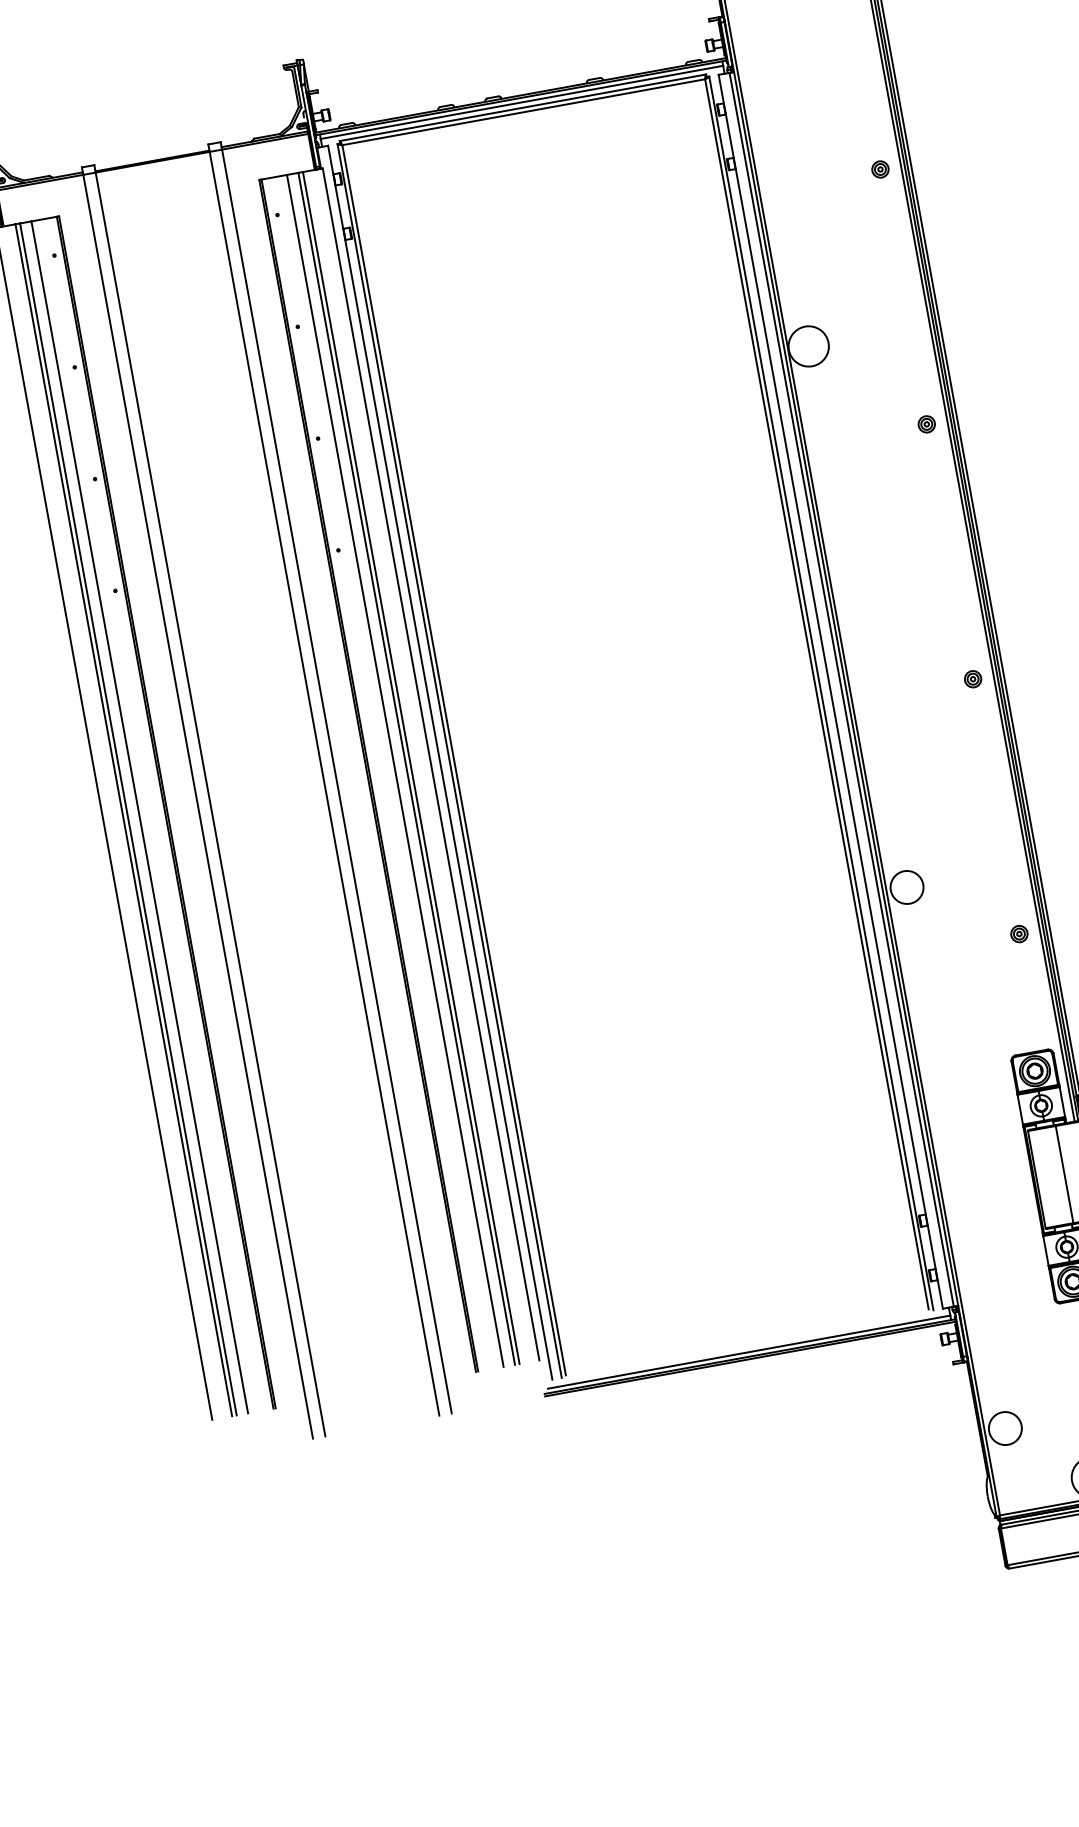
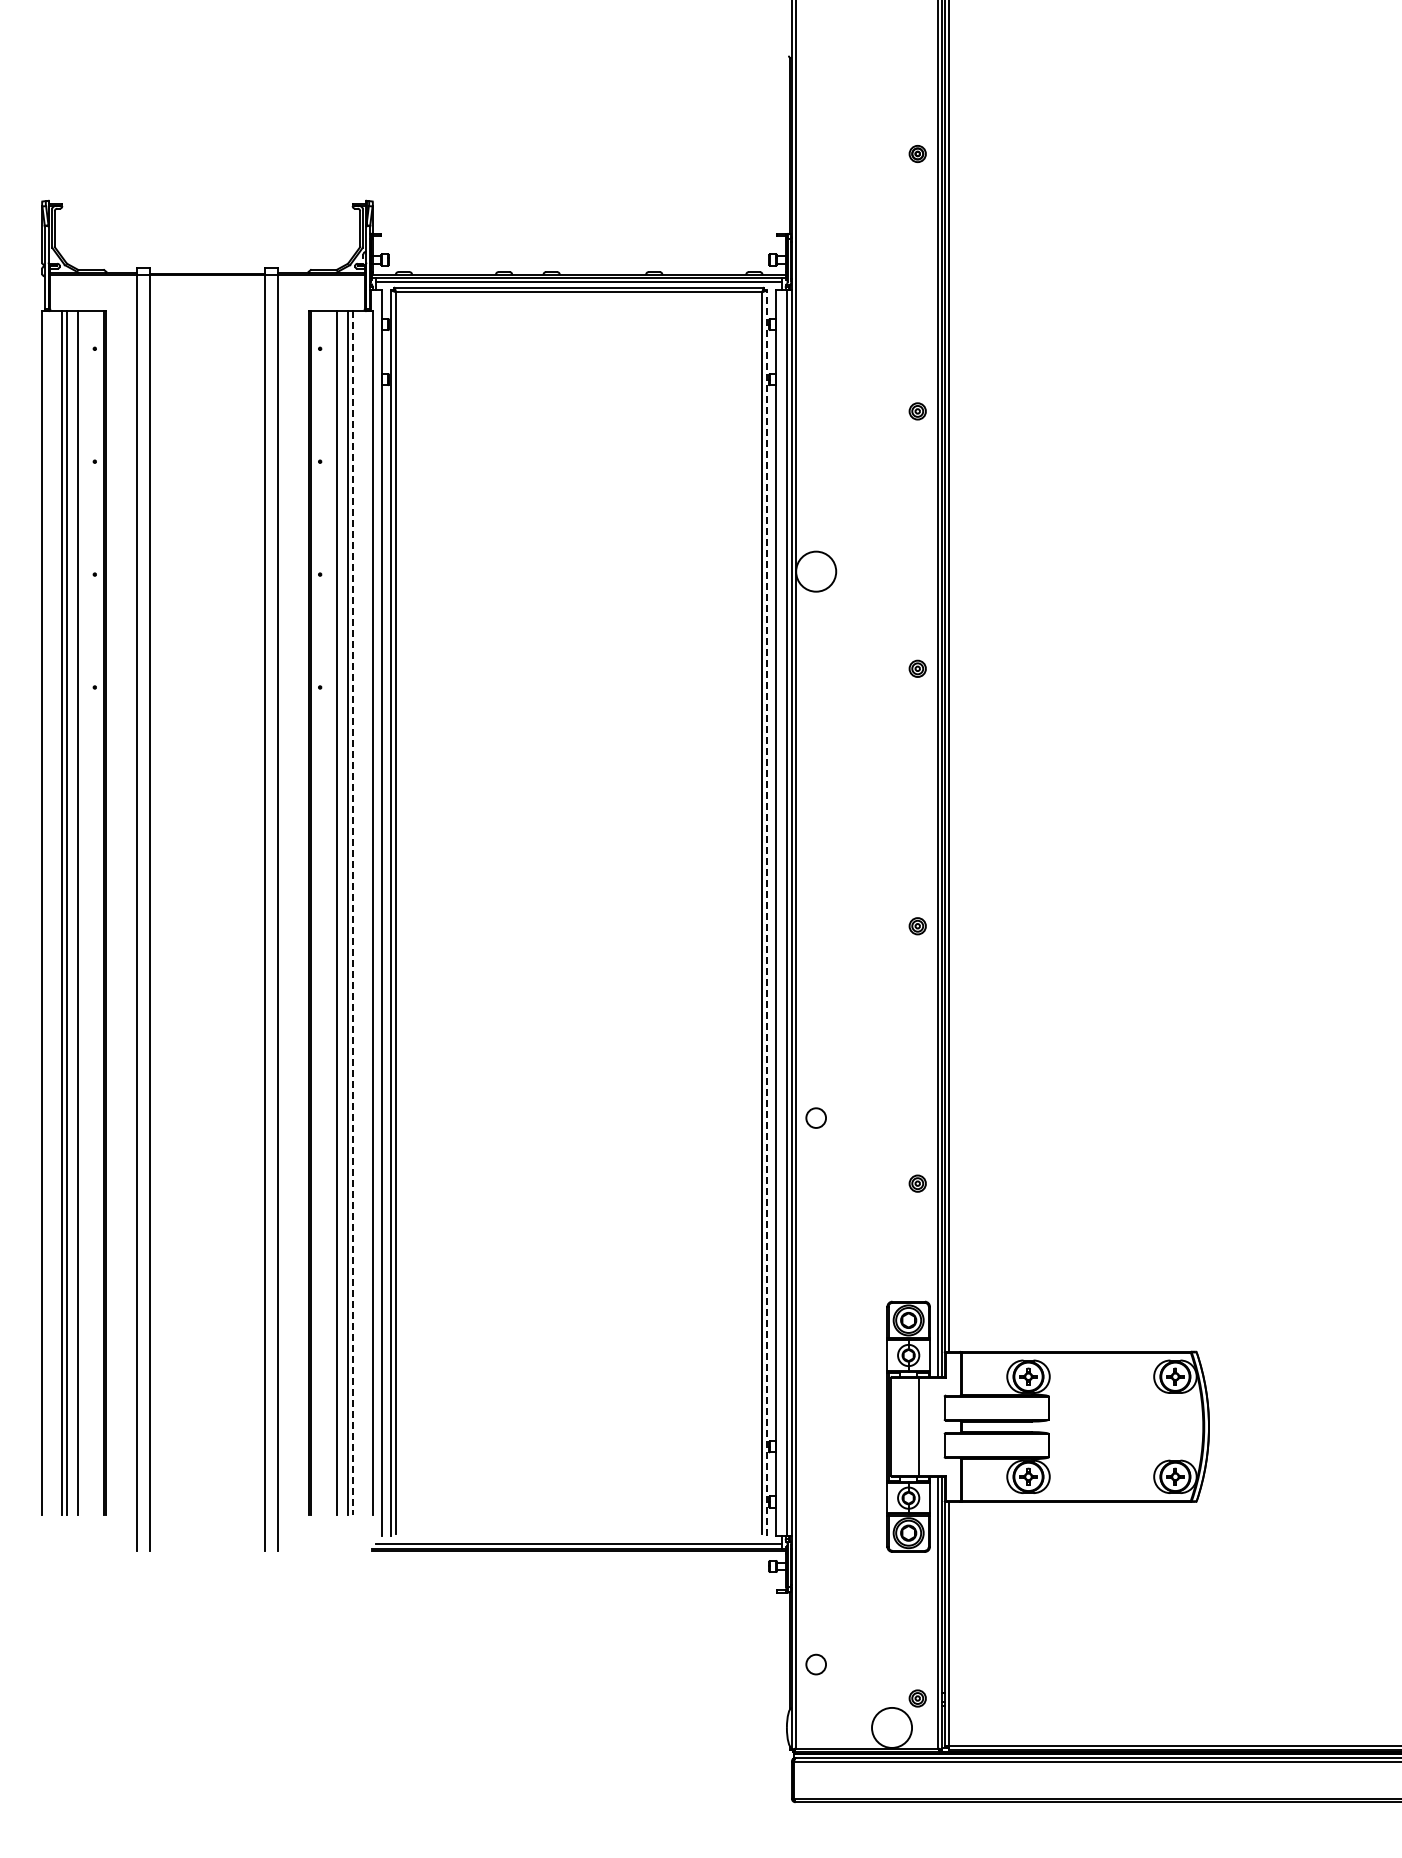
line: (820, 692) -> (766, 912), solid -> dashed
line: (411, 768) -> (352, 913), solid -> dashed
circle: (906, 886) -> (815, 1117), size x0.6
circle: (1004, 1428) -> (815, 1664), size x0.6

